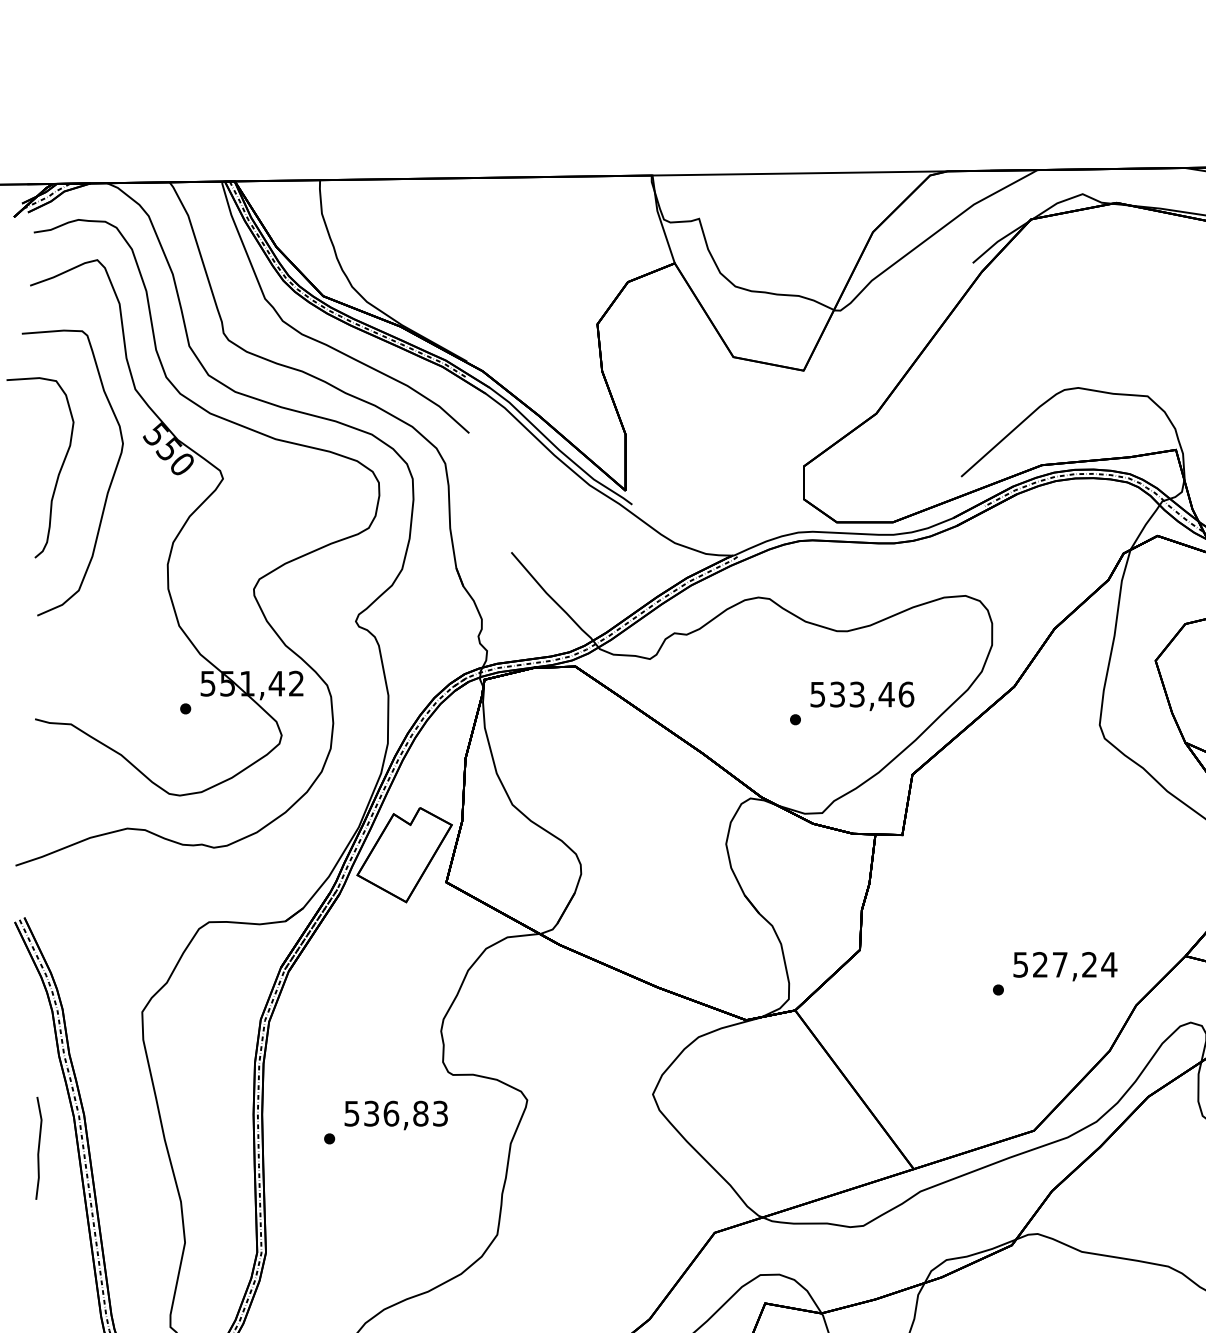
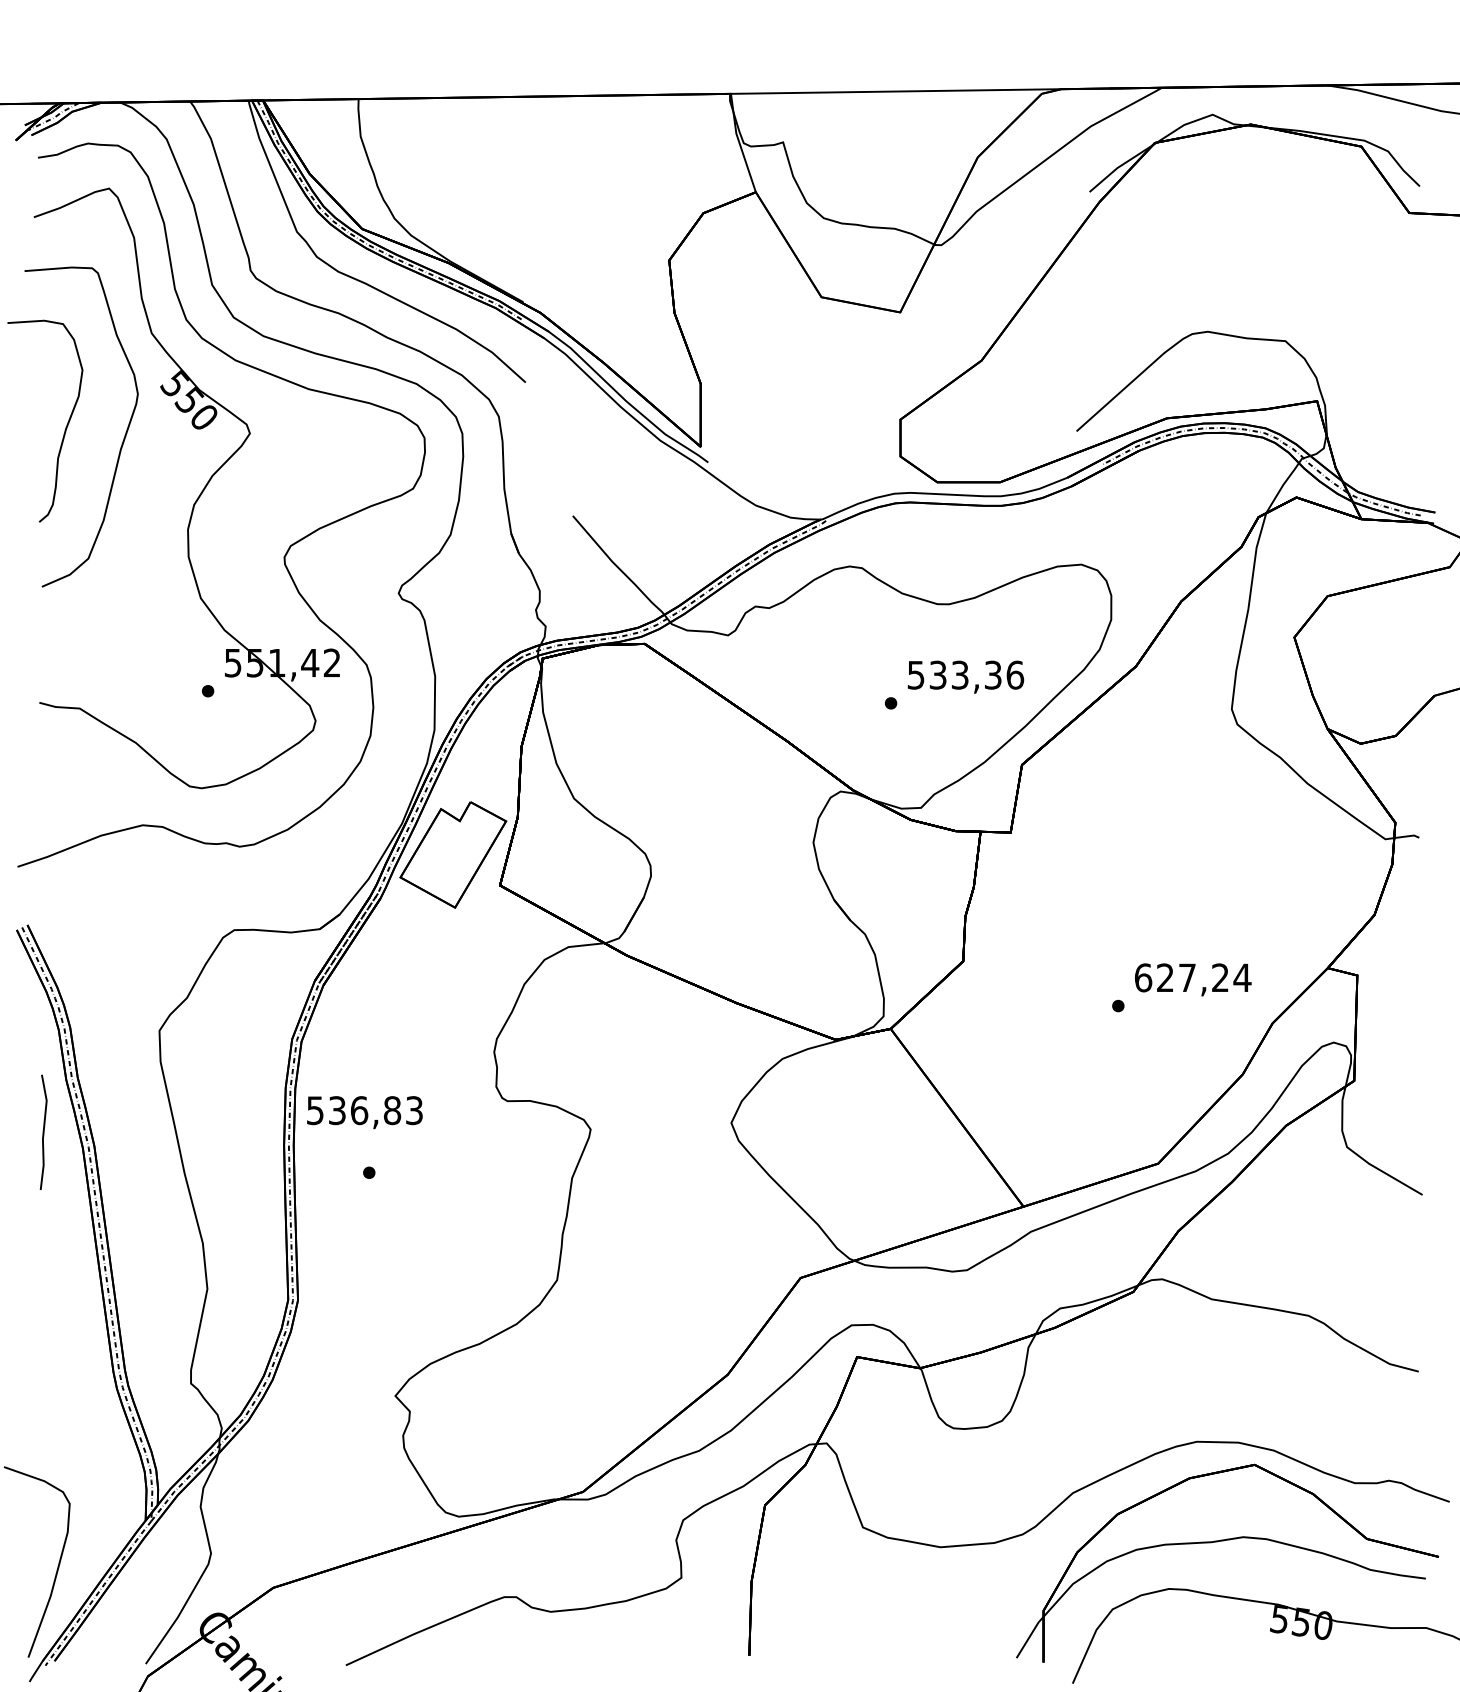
text: (886, 693) -> (993, 674), 533,46 -> 533,36
text: (1020, 964) -> (1143, 977), 527,24 -> 627,24
text: (395, 1115) -> (364, 1112), moved
line: (38, 1147) -> (43, 1131), moved

